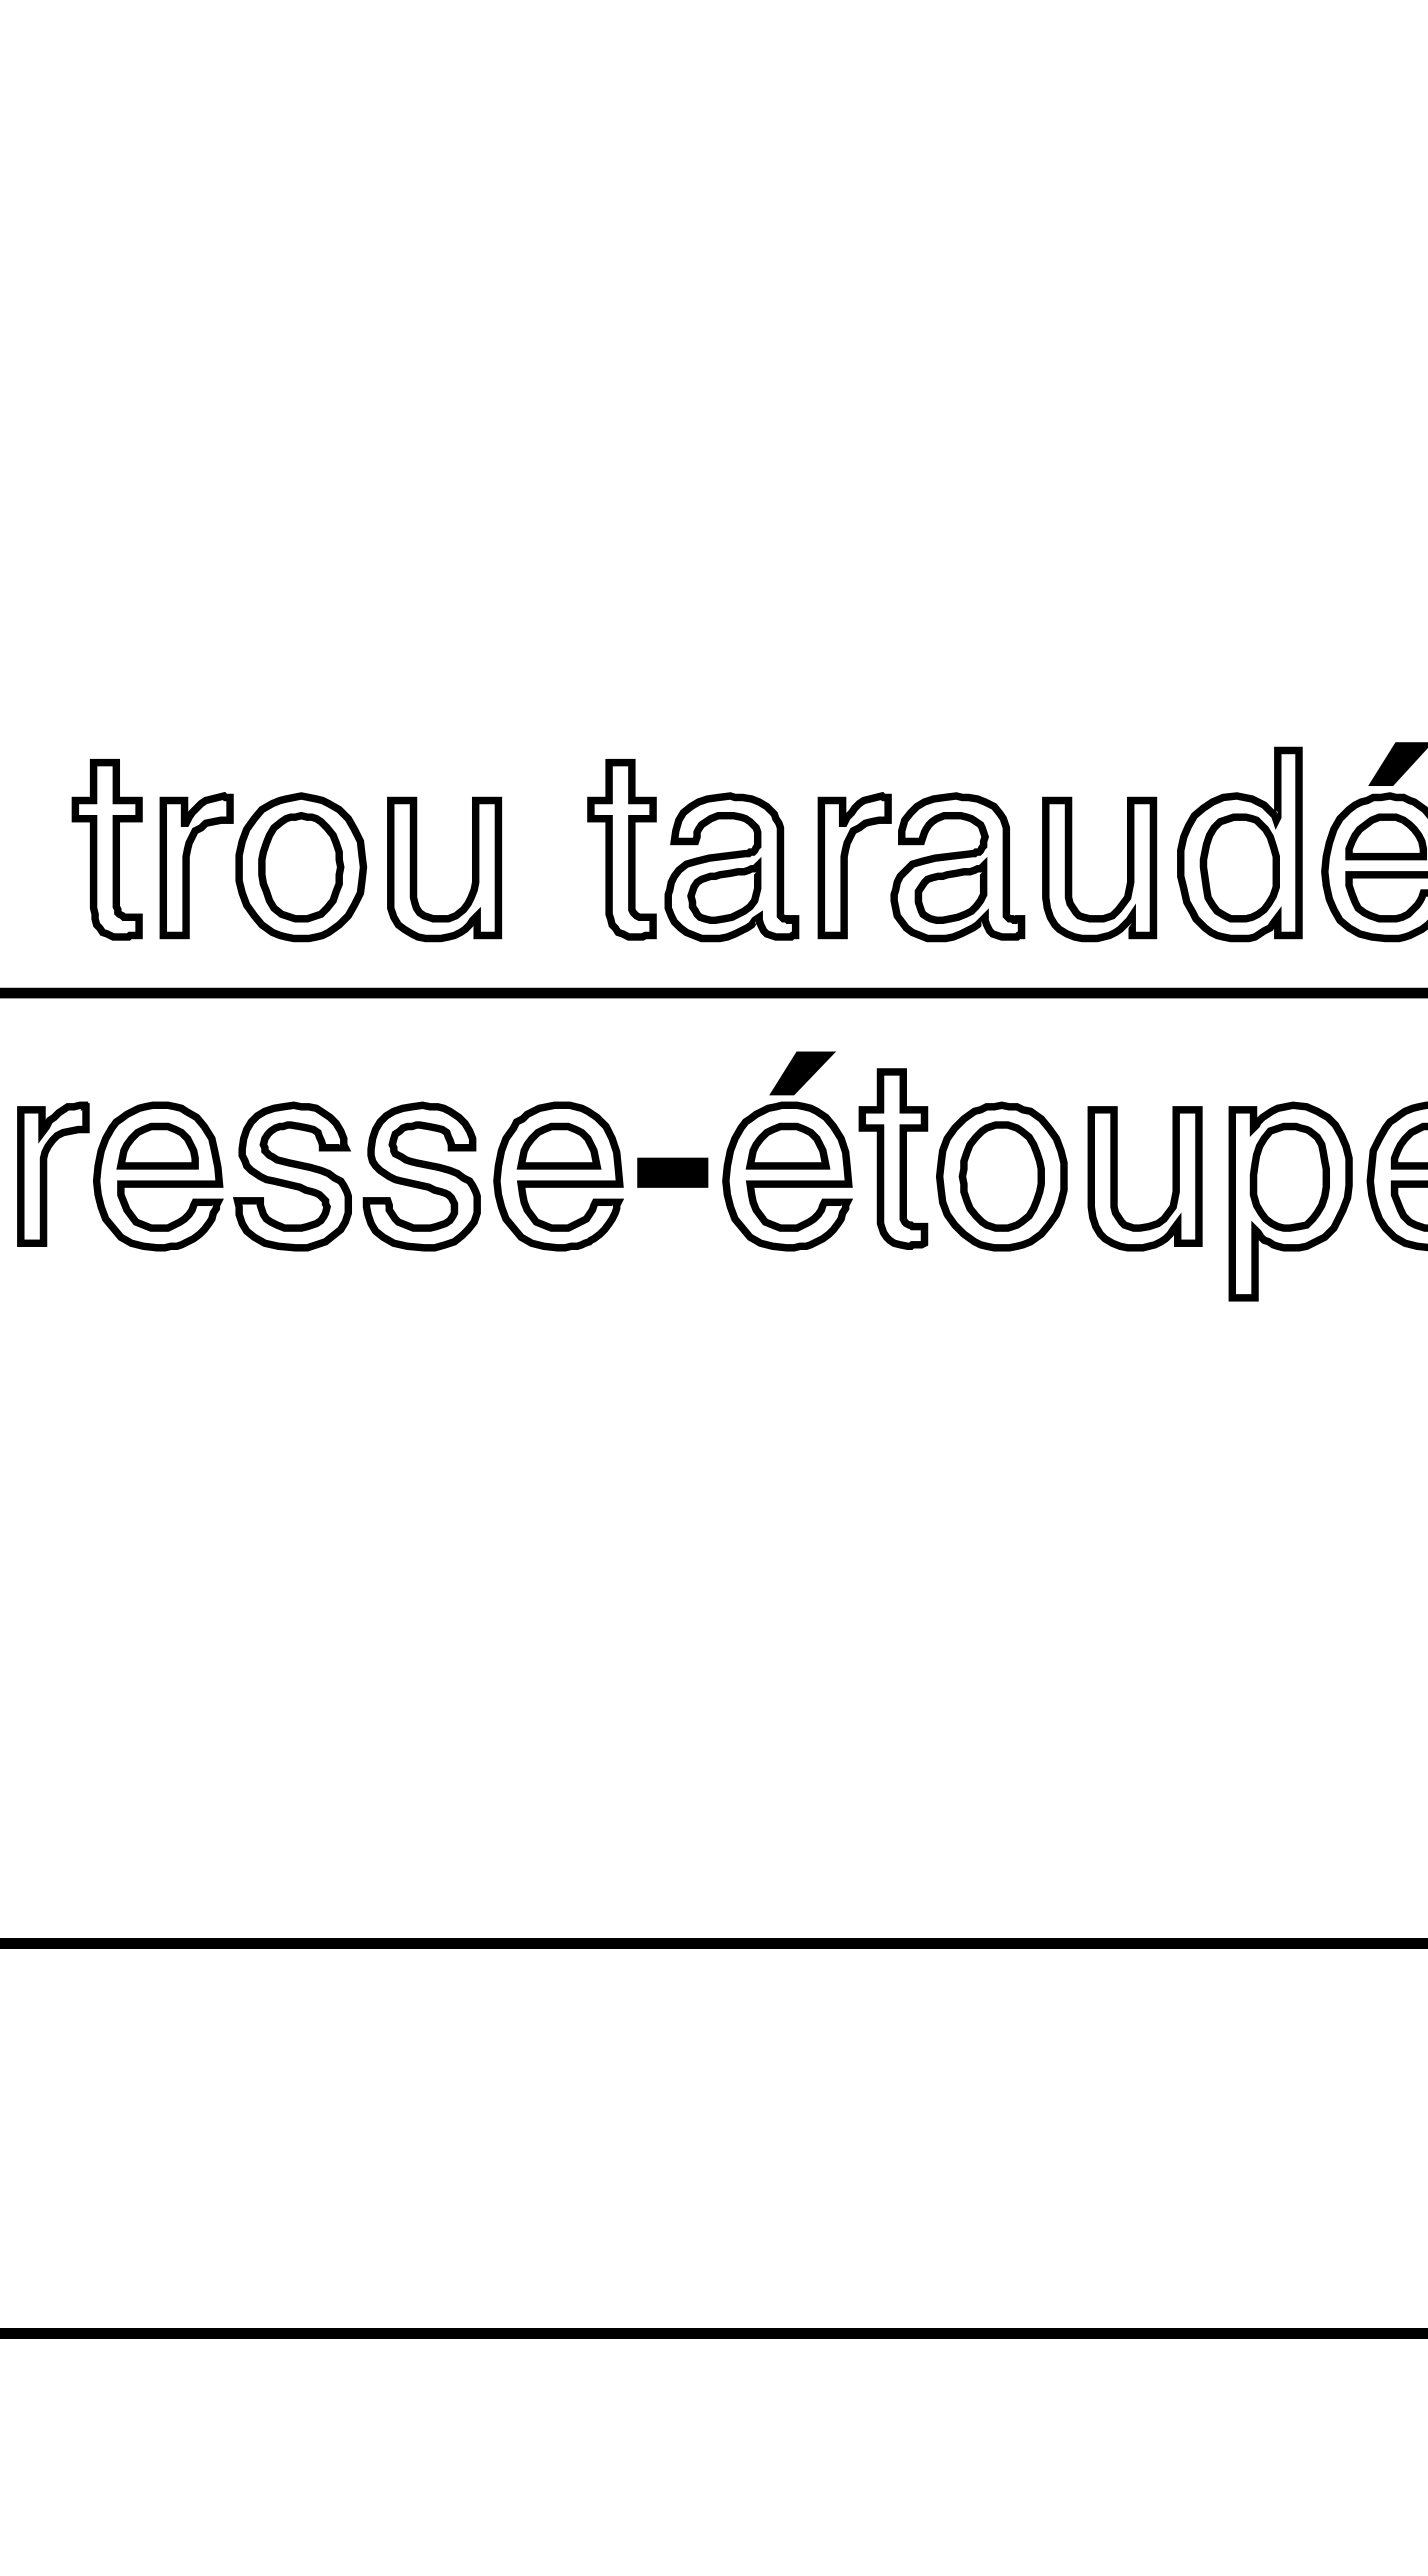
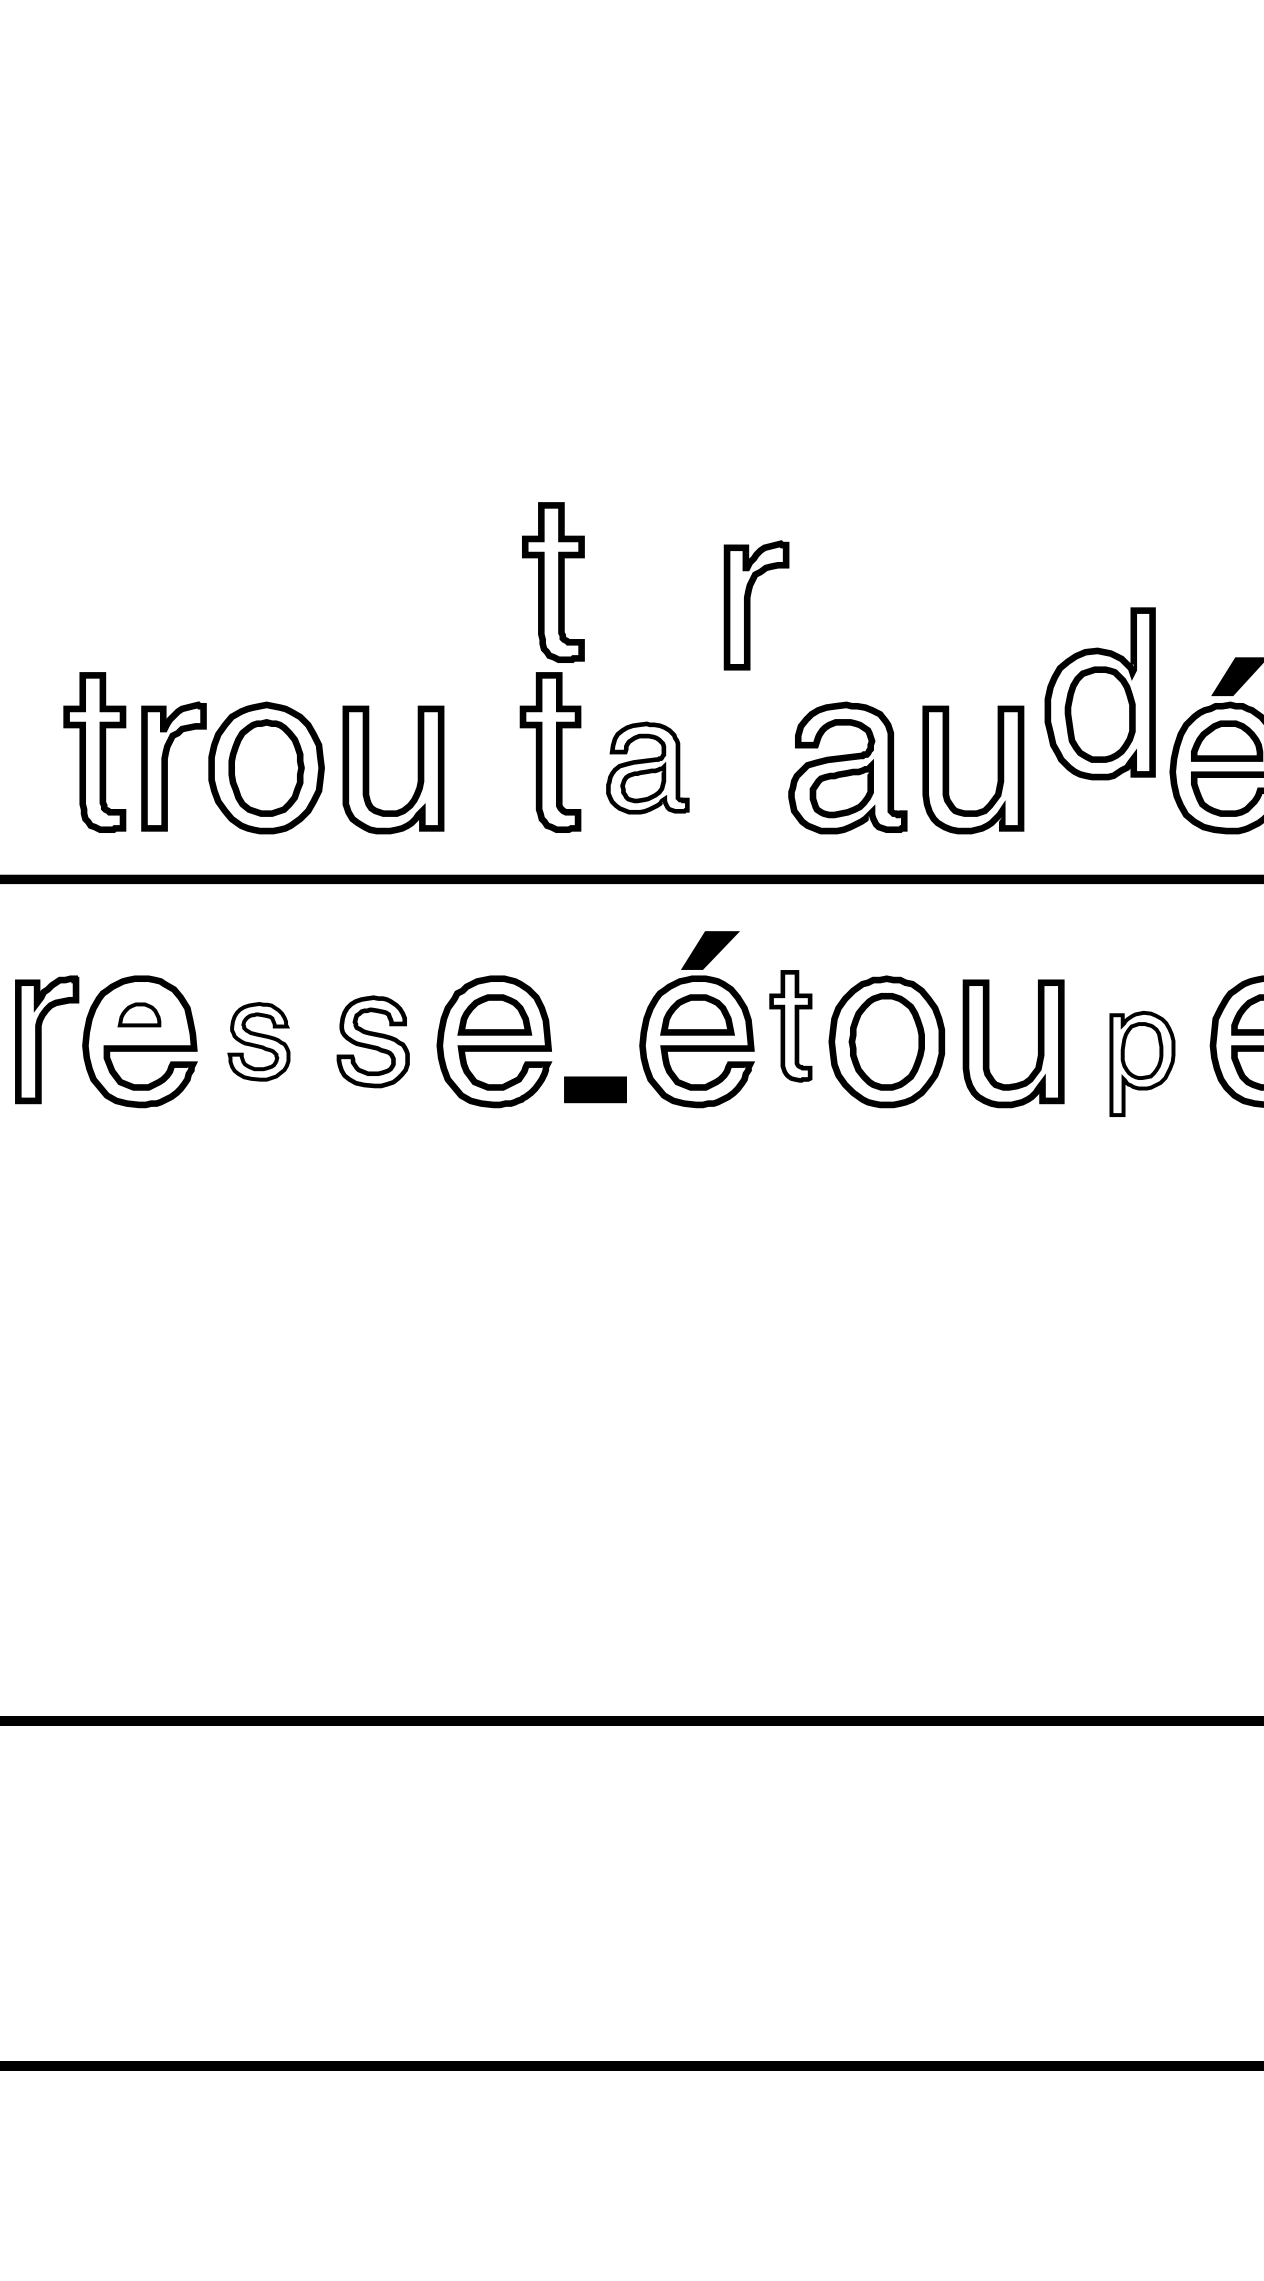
part: (624, 657) -> (552, 582), added
part: (1239, 844) -> (1099, 693), moved
part: (847, 865) -> (750, 605), moved
part: (731, 867) -> (647, 768), size x0.7
part: (157, 1145) -> (139, 1014), size x0.6
part: (893, 1158) -> (790, 1025), size x0.7
part: (672, 1172) -> (595, 1089), moved
part: (292, 1176) -> (258, 1041), size x0.6
part: (421, 1176) -> (373, 1041), size x0.7
part: (1290, 1201) -> (1142, 1063), size x0.6

